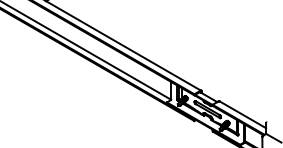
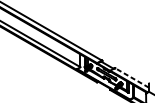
line: (242, 114) -> (131, 77), solid -> dashed

